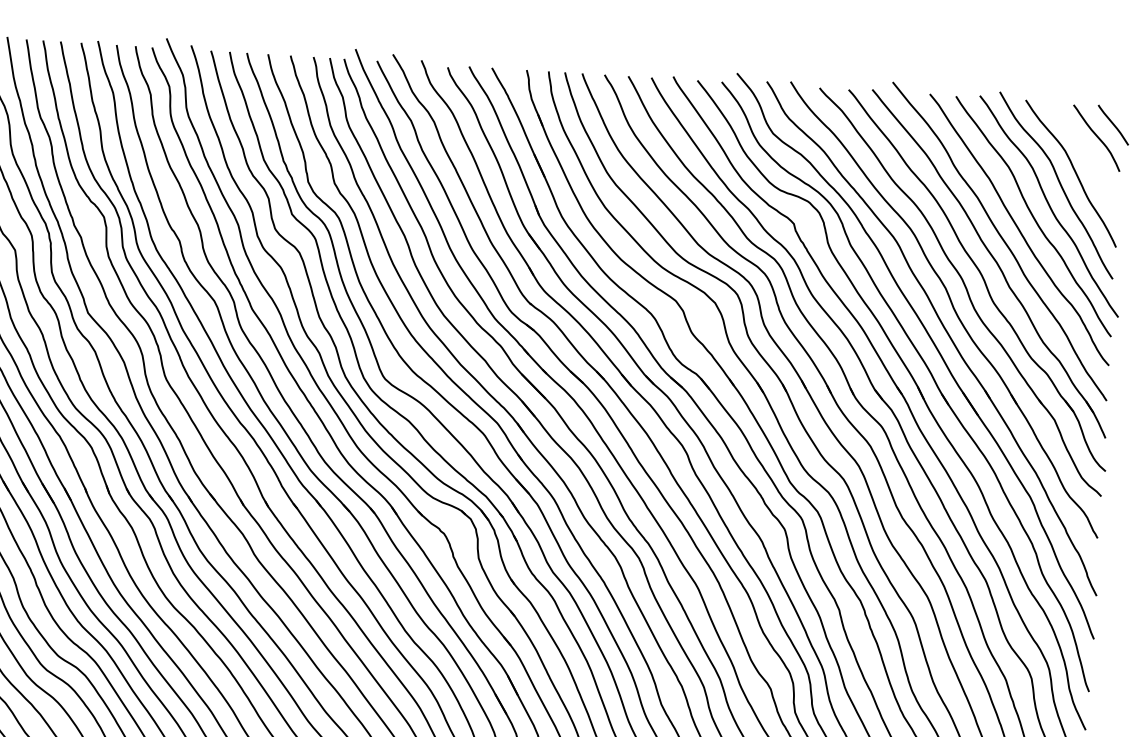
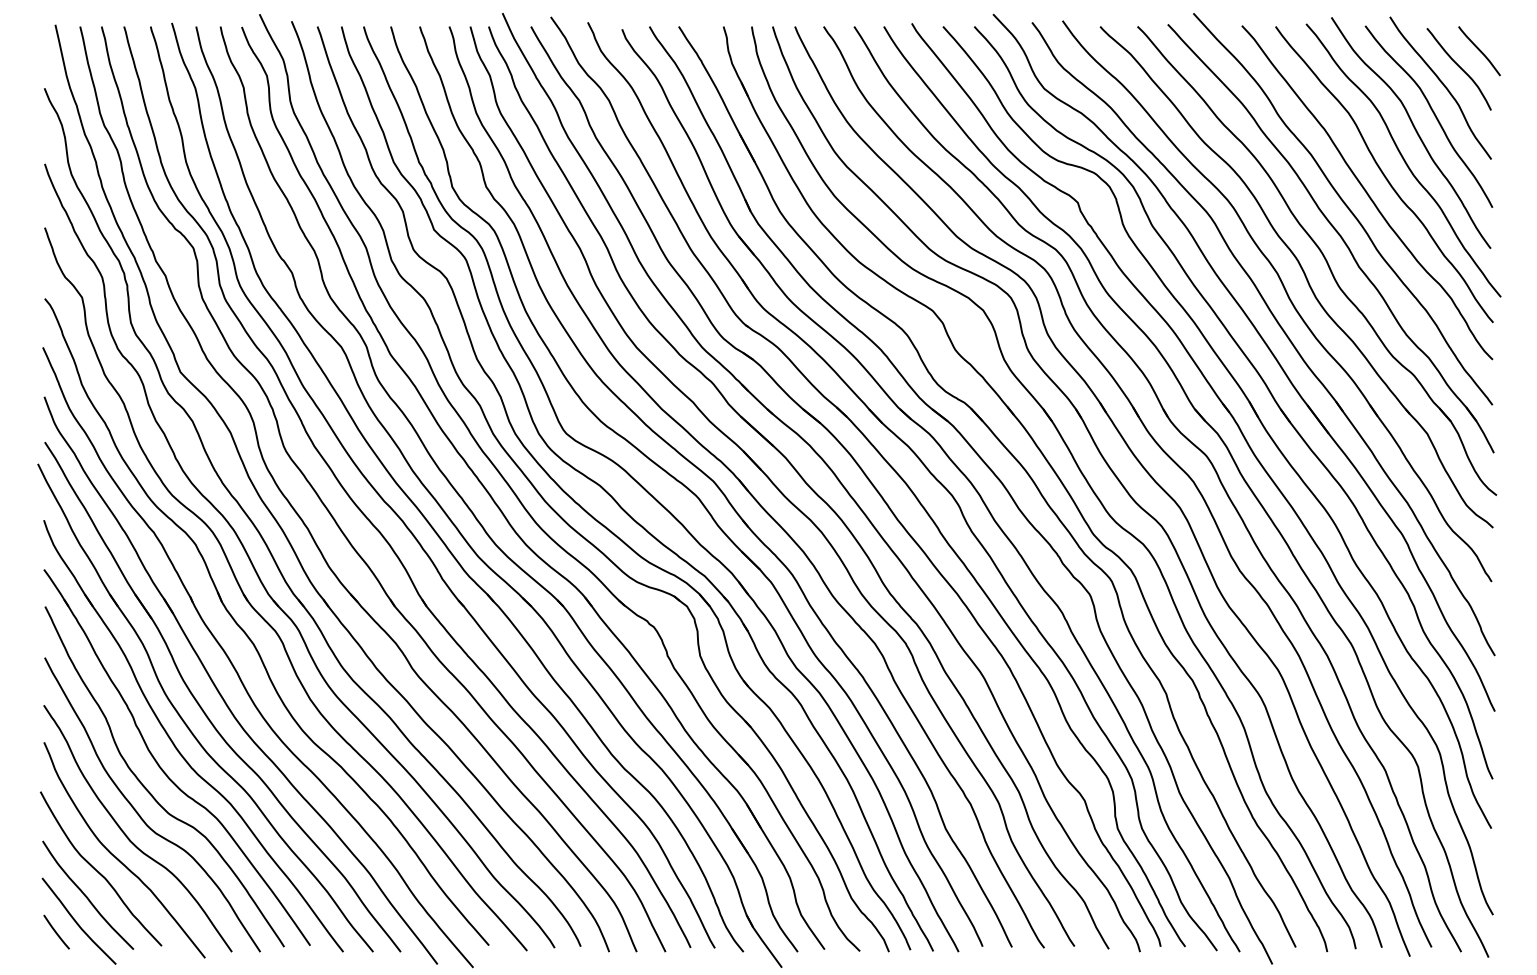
curve: (1083, 150) -> (1443, 86), added

